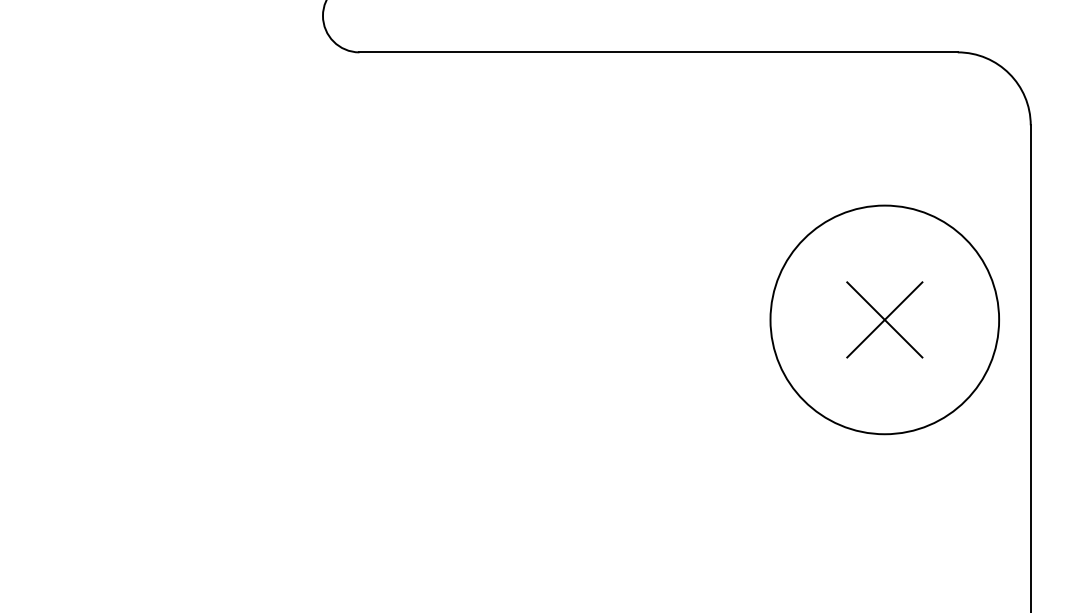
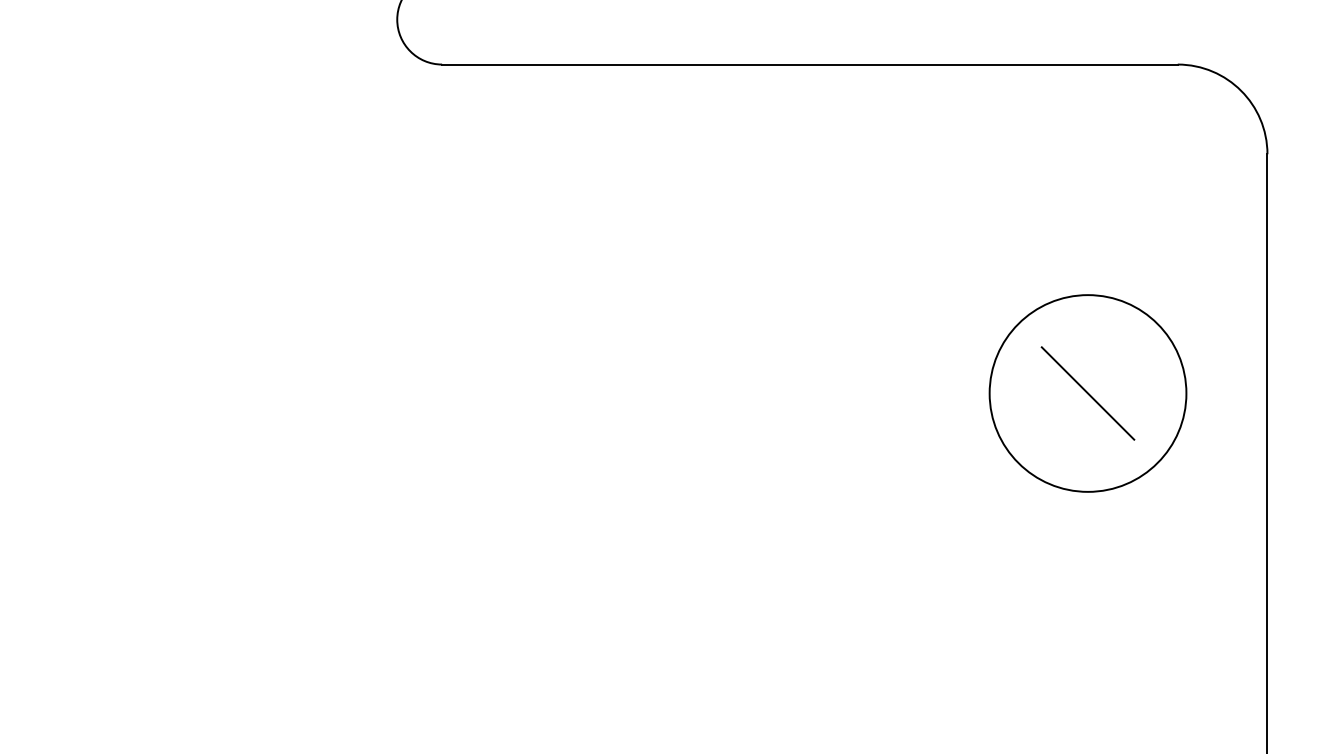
circle: (884, 319) -> (1087, 392), size x0.7
line: (884, 319) -> (1087, 392), removed

